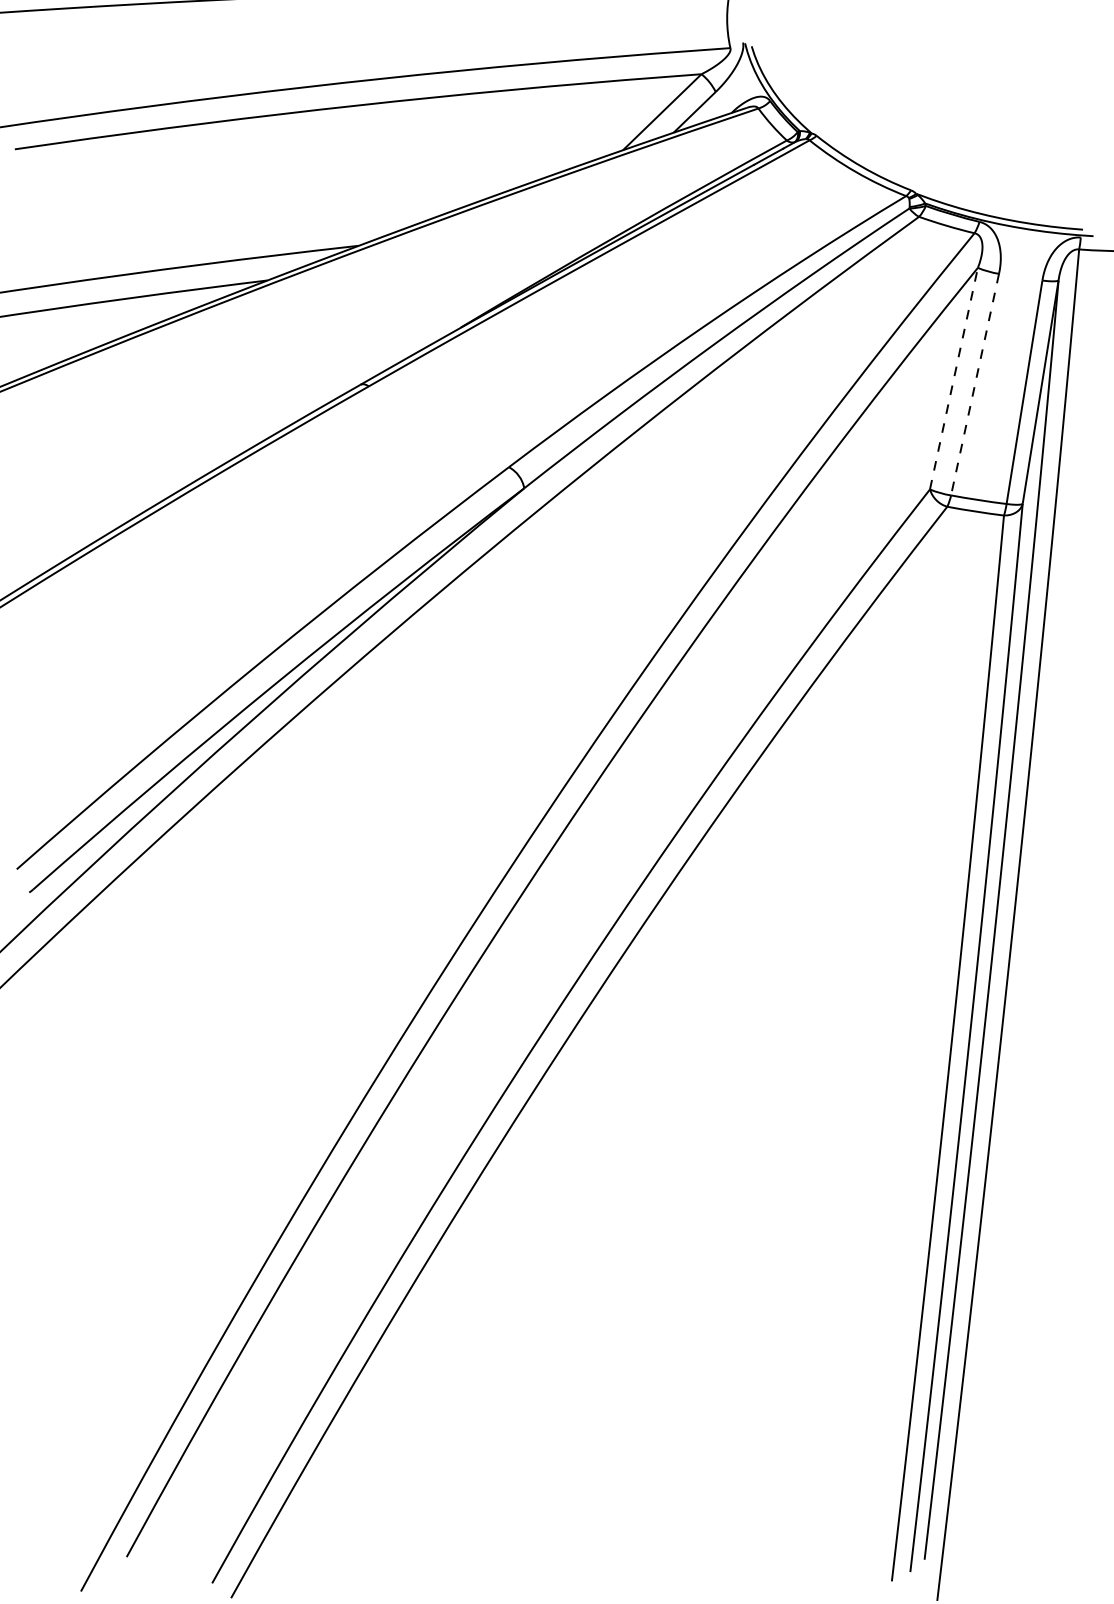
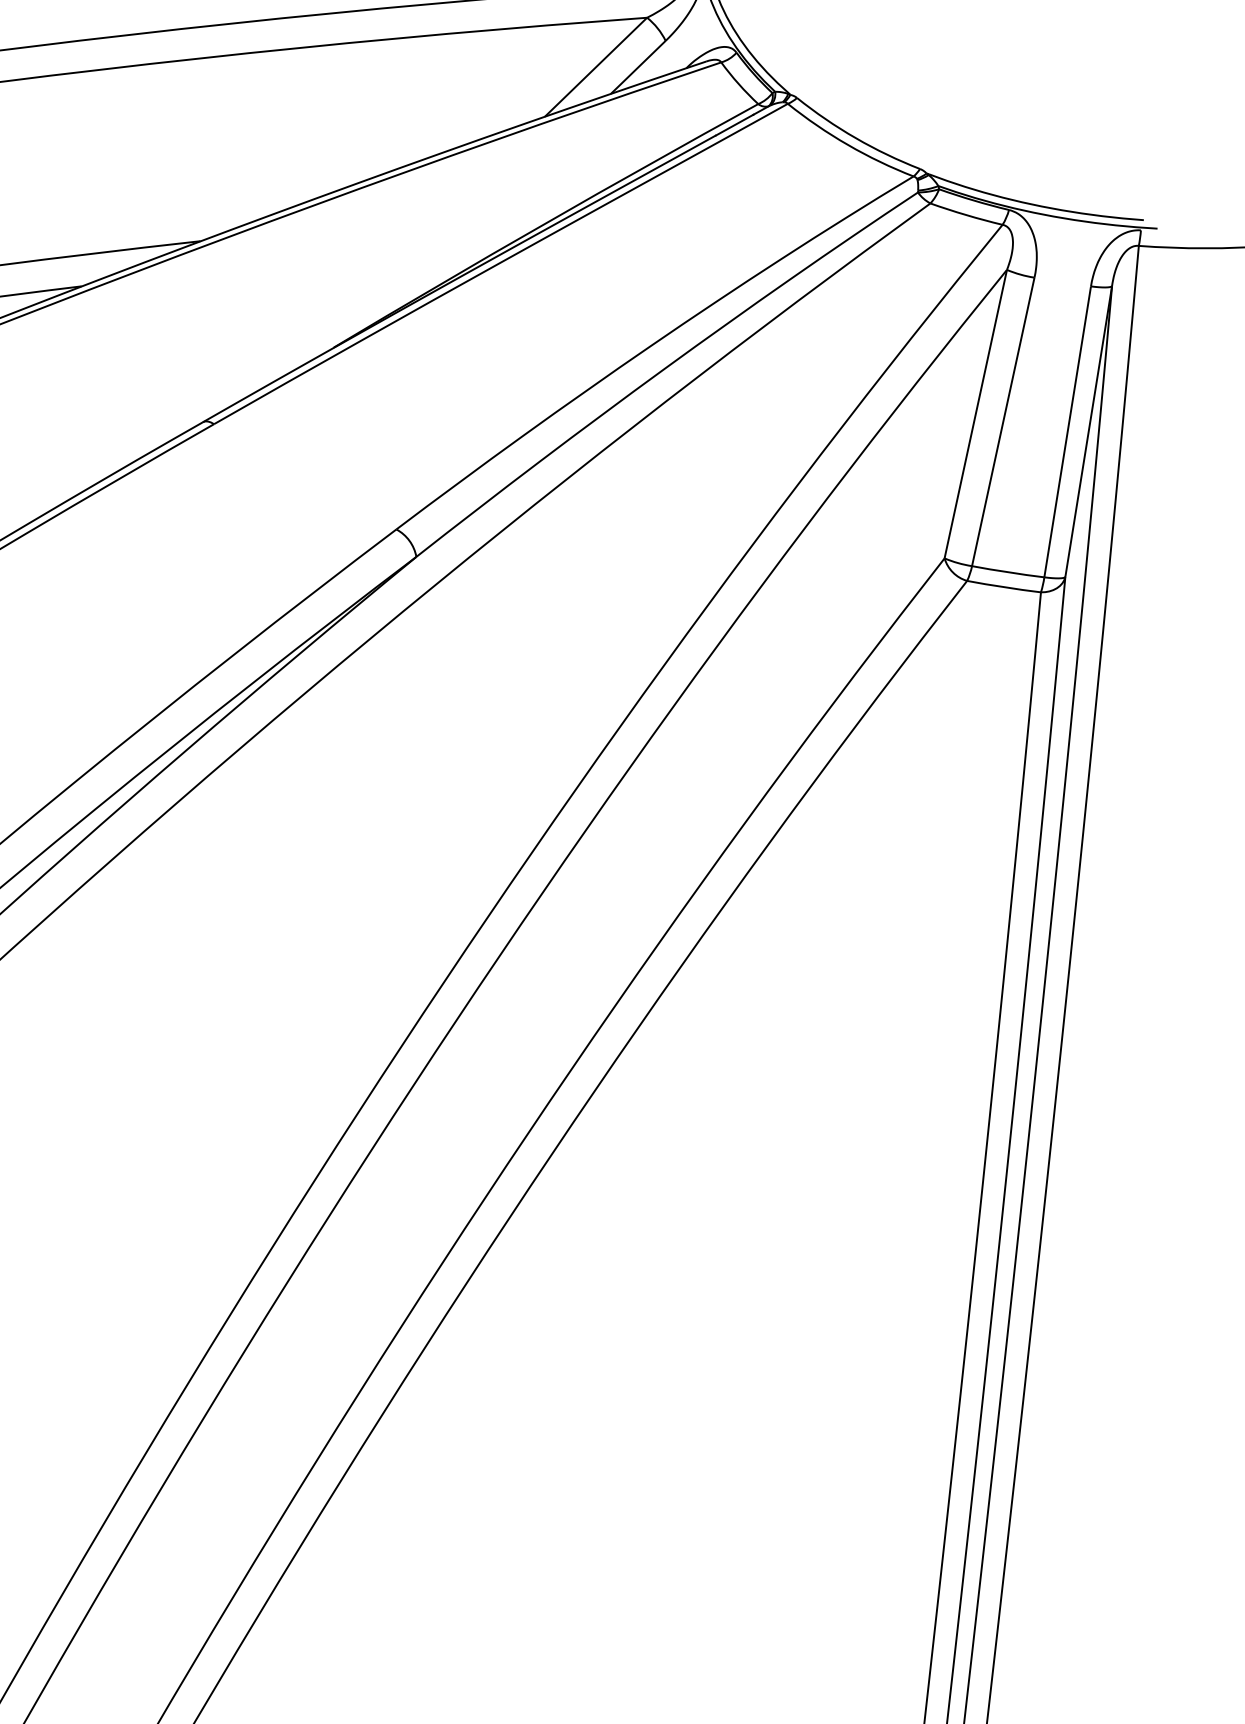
line: (954, 377) -> (976, 412), dashed -> solid
line: (974, 385) -> (1002, 423), dashed -> solid

